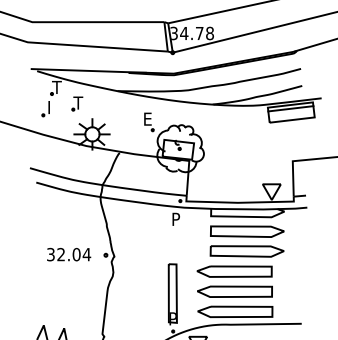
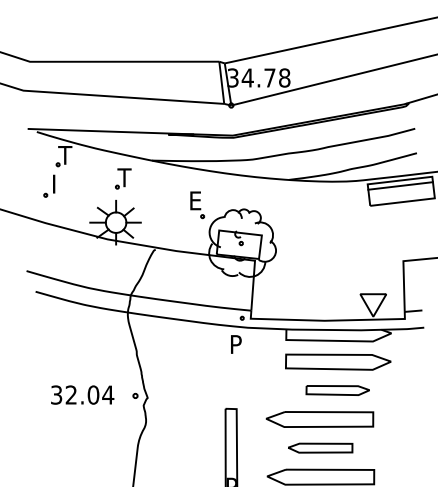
part: (77, 103) -> (123, 178), moved
part: (246, 251) -> (337, 390), size x0.6
part: (234, 291) -> (319, 447), size x0.6

